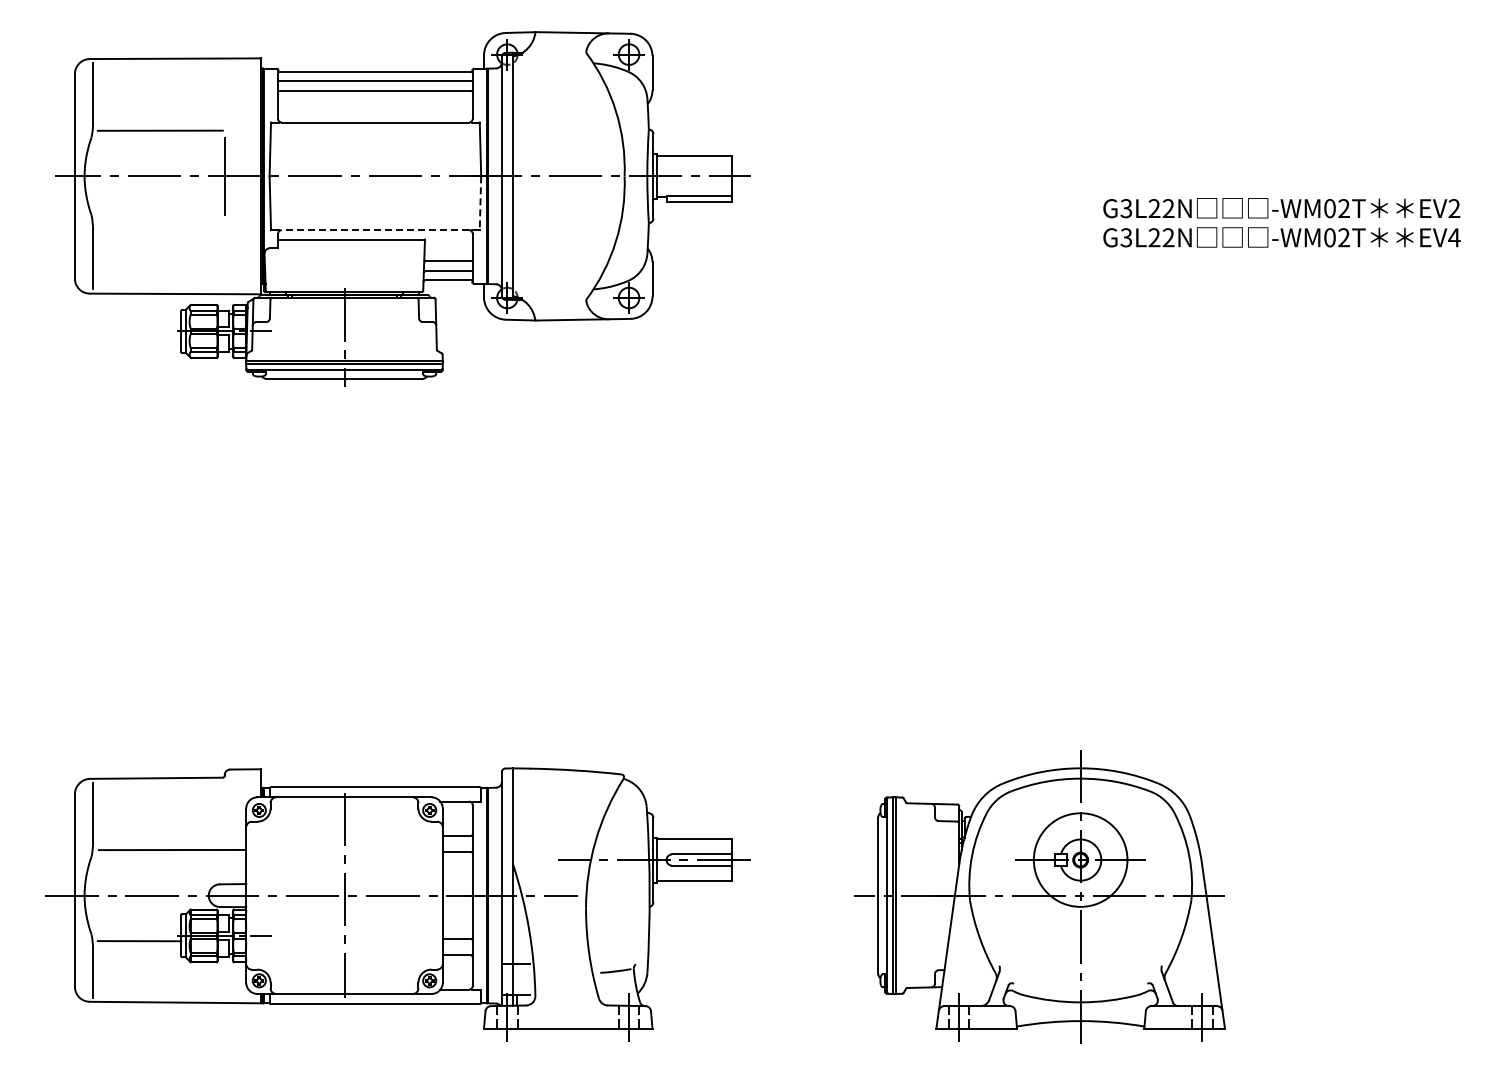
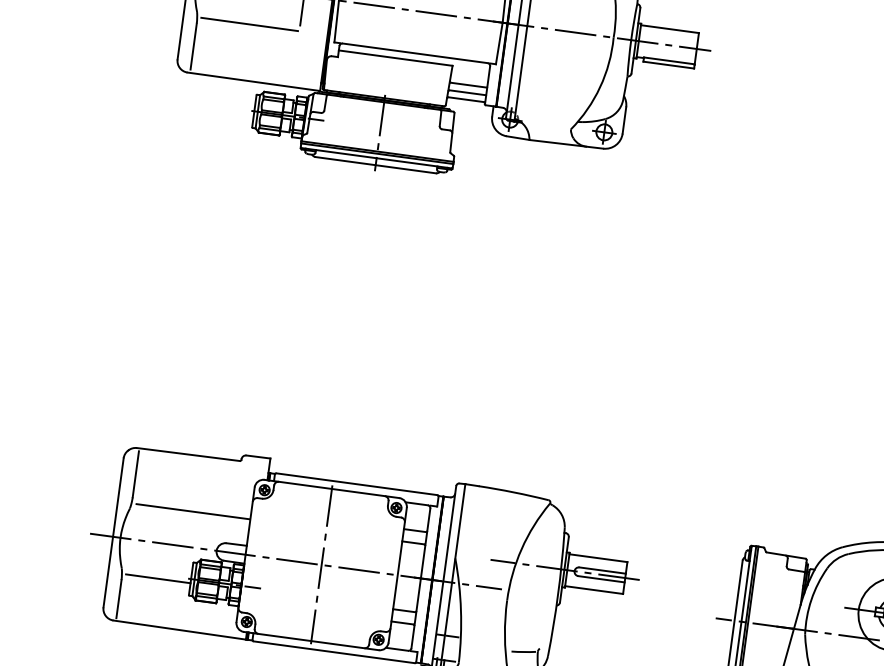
line: (480, 203) -> (499, 43), dashed -> solid
line: (159, 221) -> (249, 24), added
line: (375, 230) -> (415, 53), dashed -> solid

